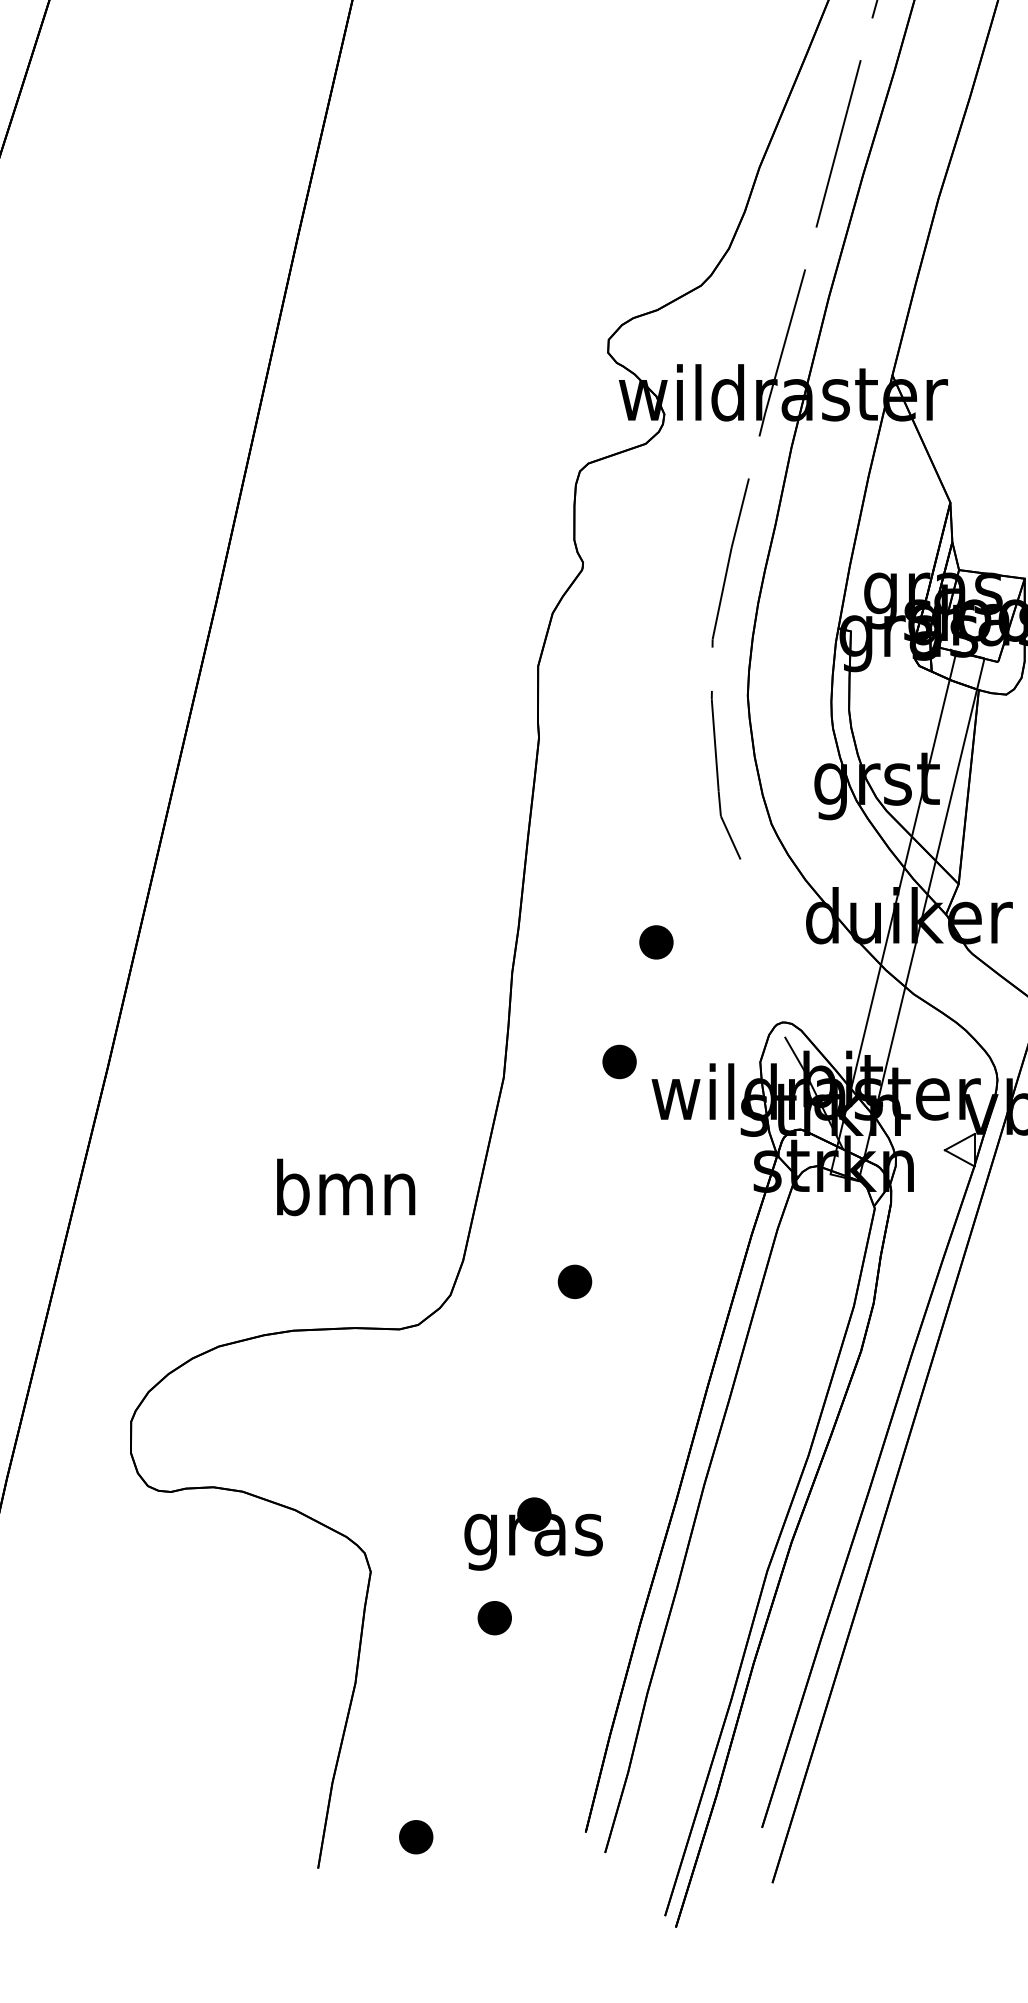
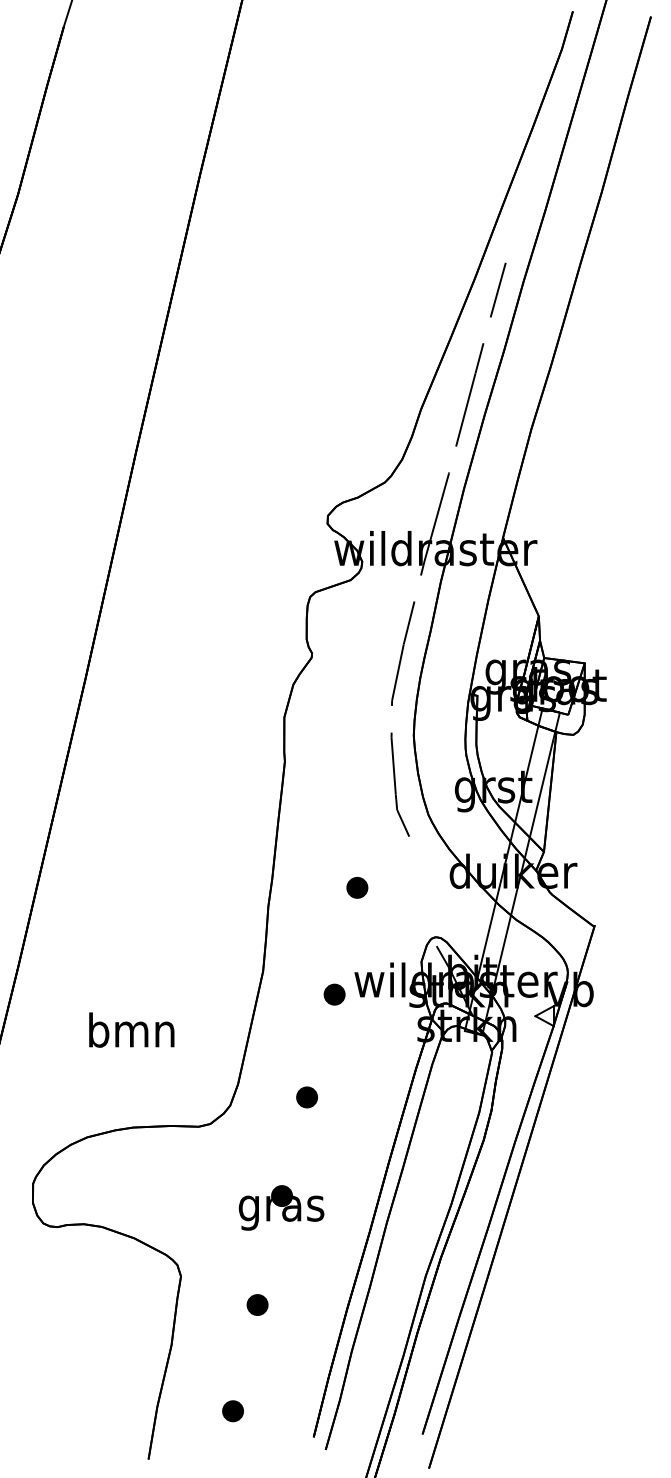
part: (619, 1061) -> (334, 994), moved
text: (345, 1186) -> (131, 1029), moved
part: (533, 1533) -> (281, 1207), moved
part: (415, 1837) -> (232, 1411), moved

